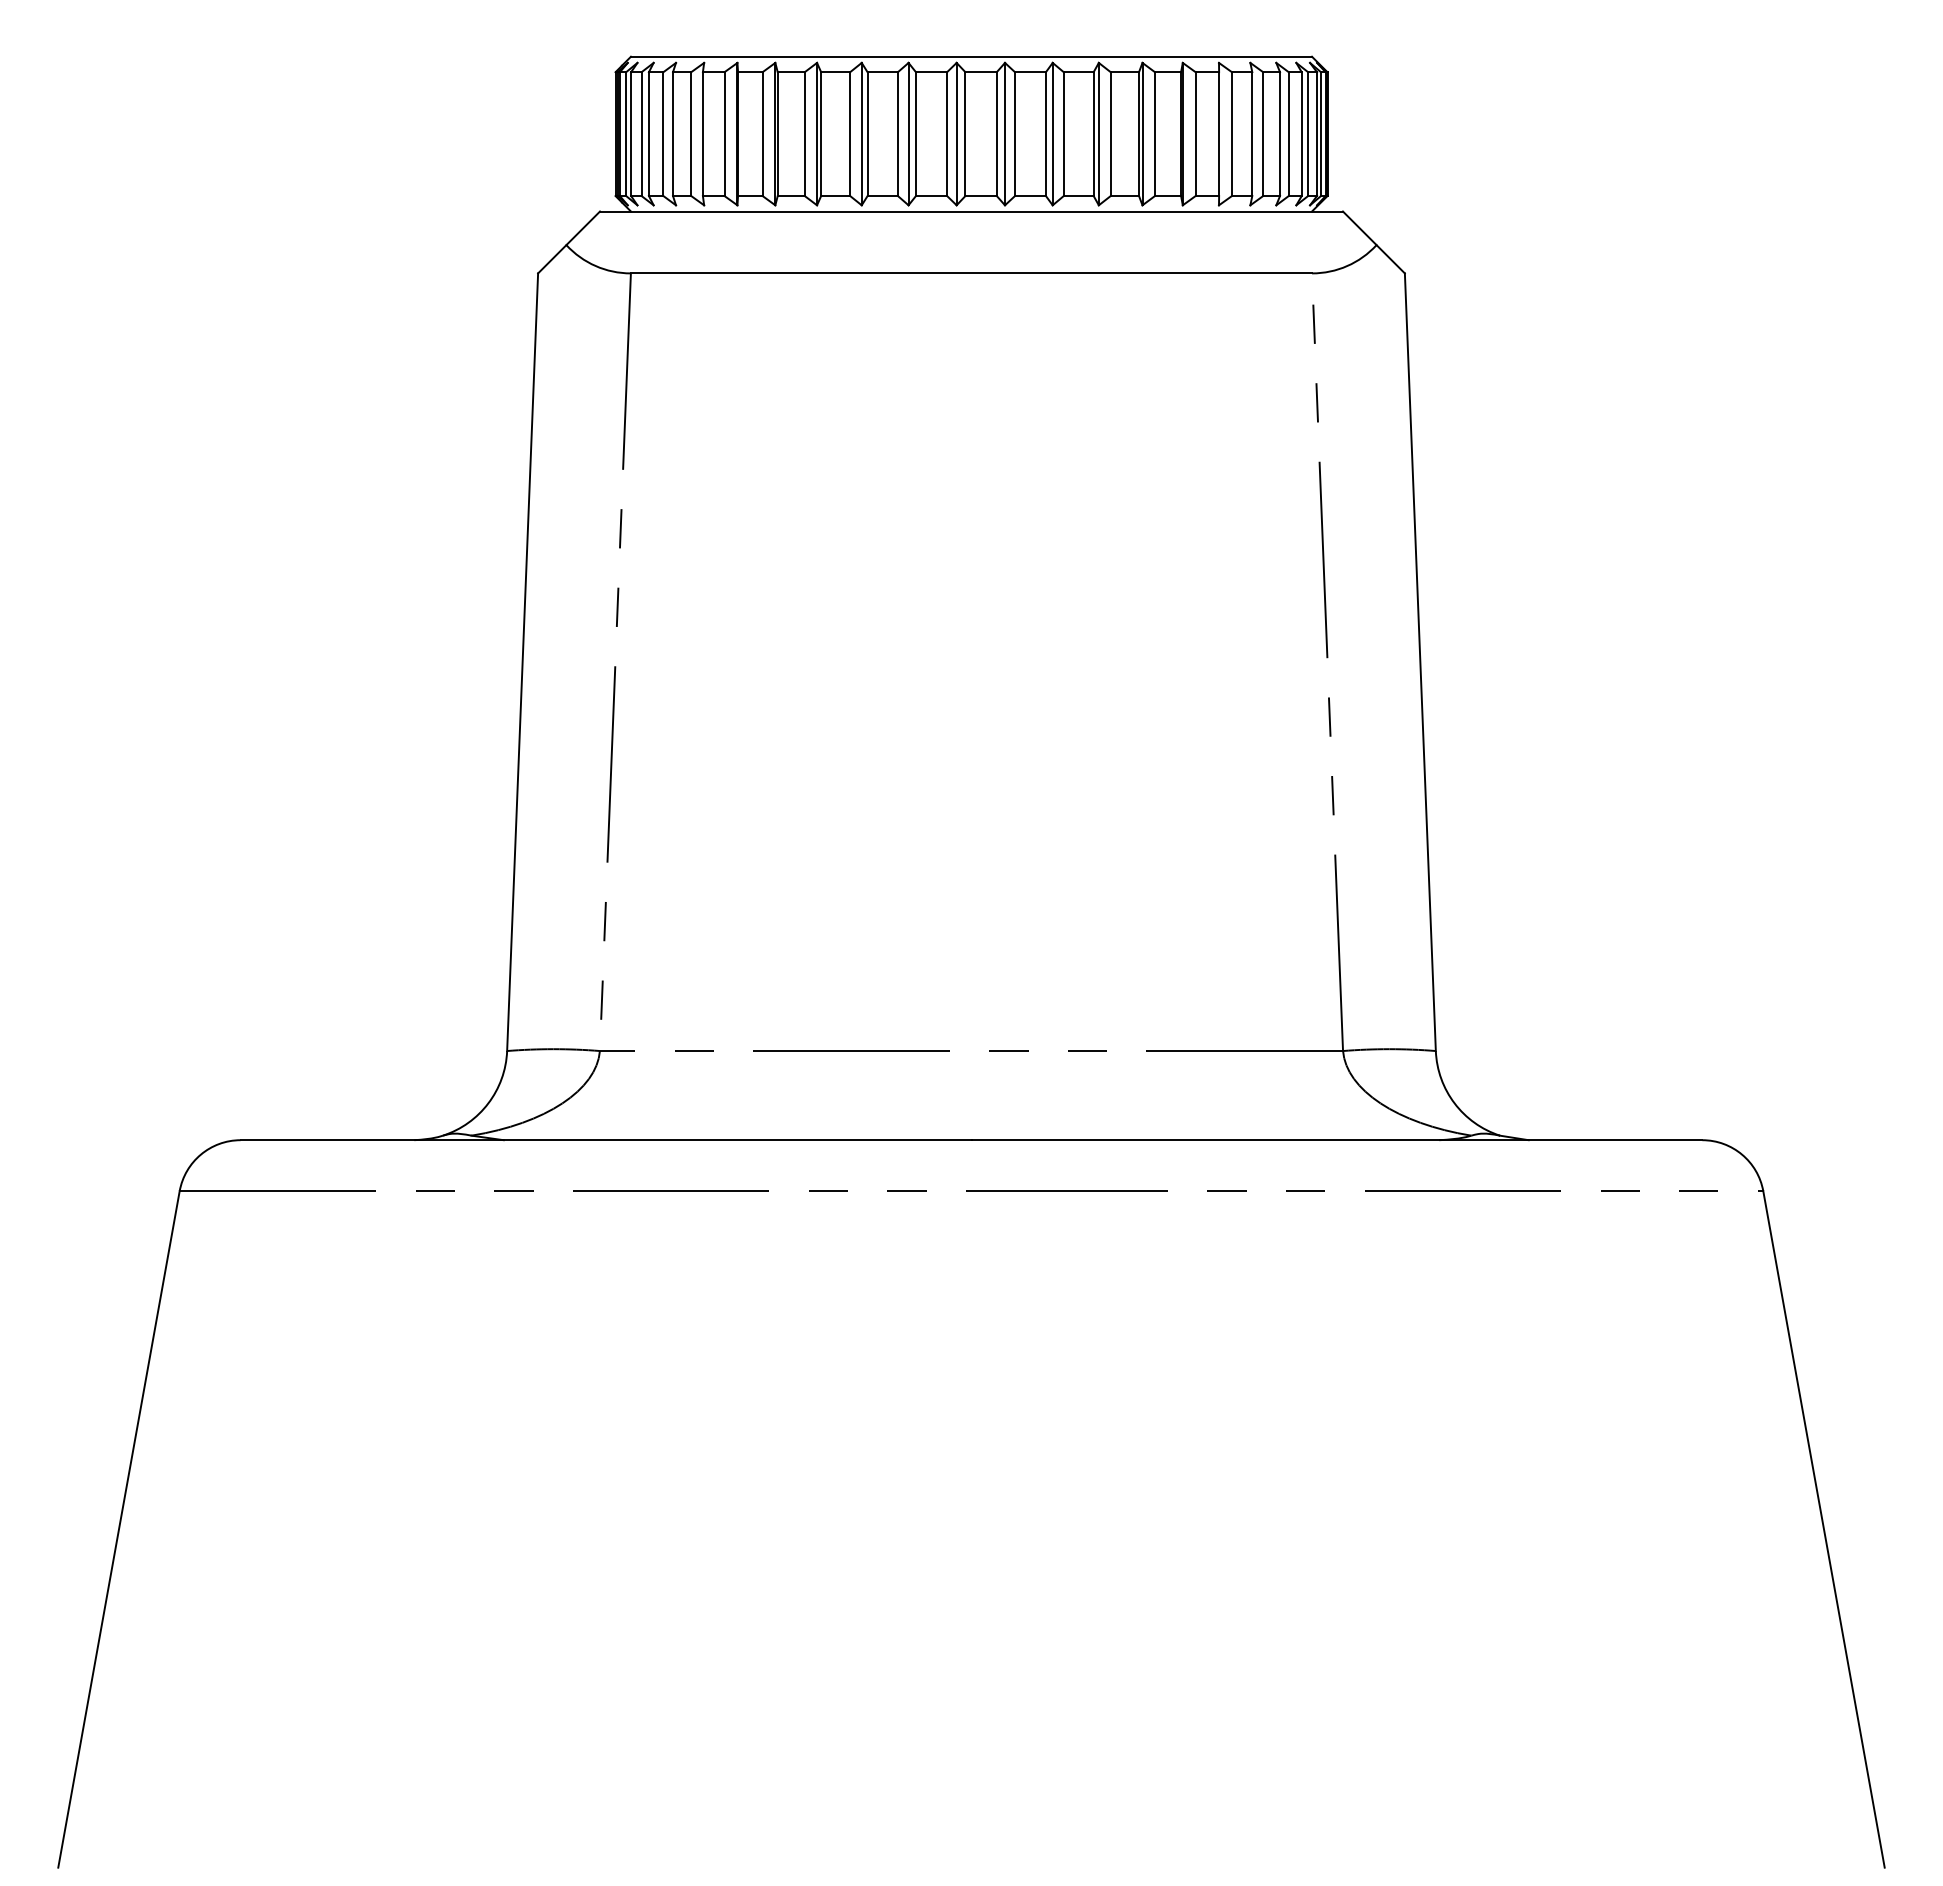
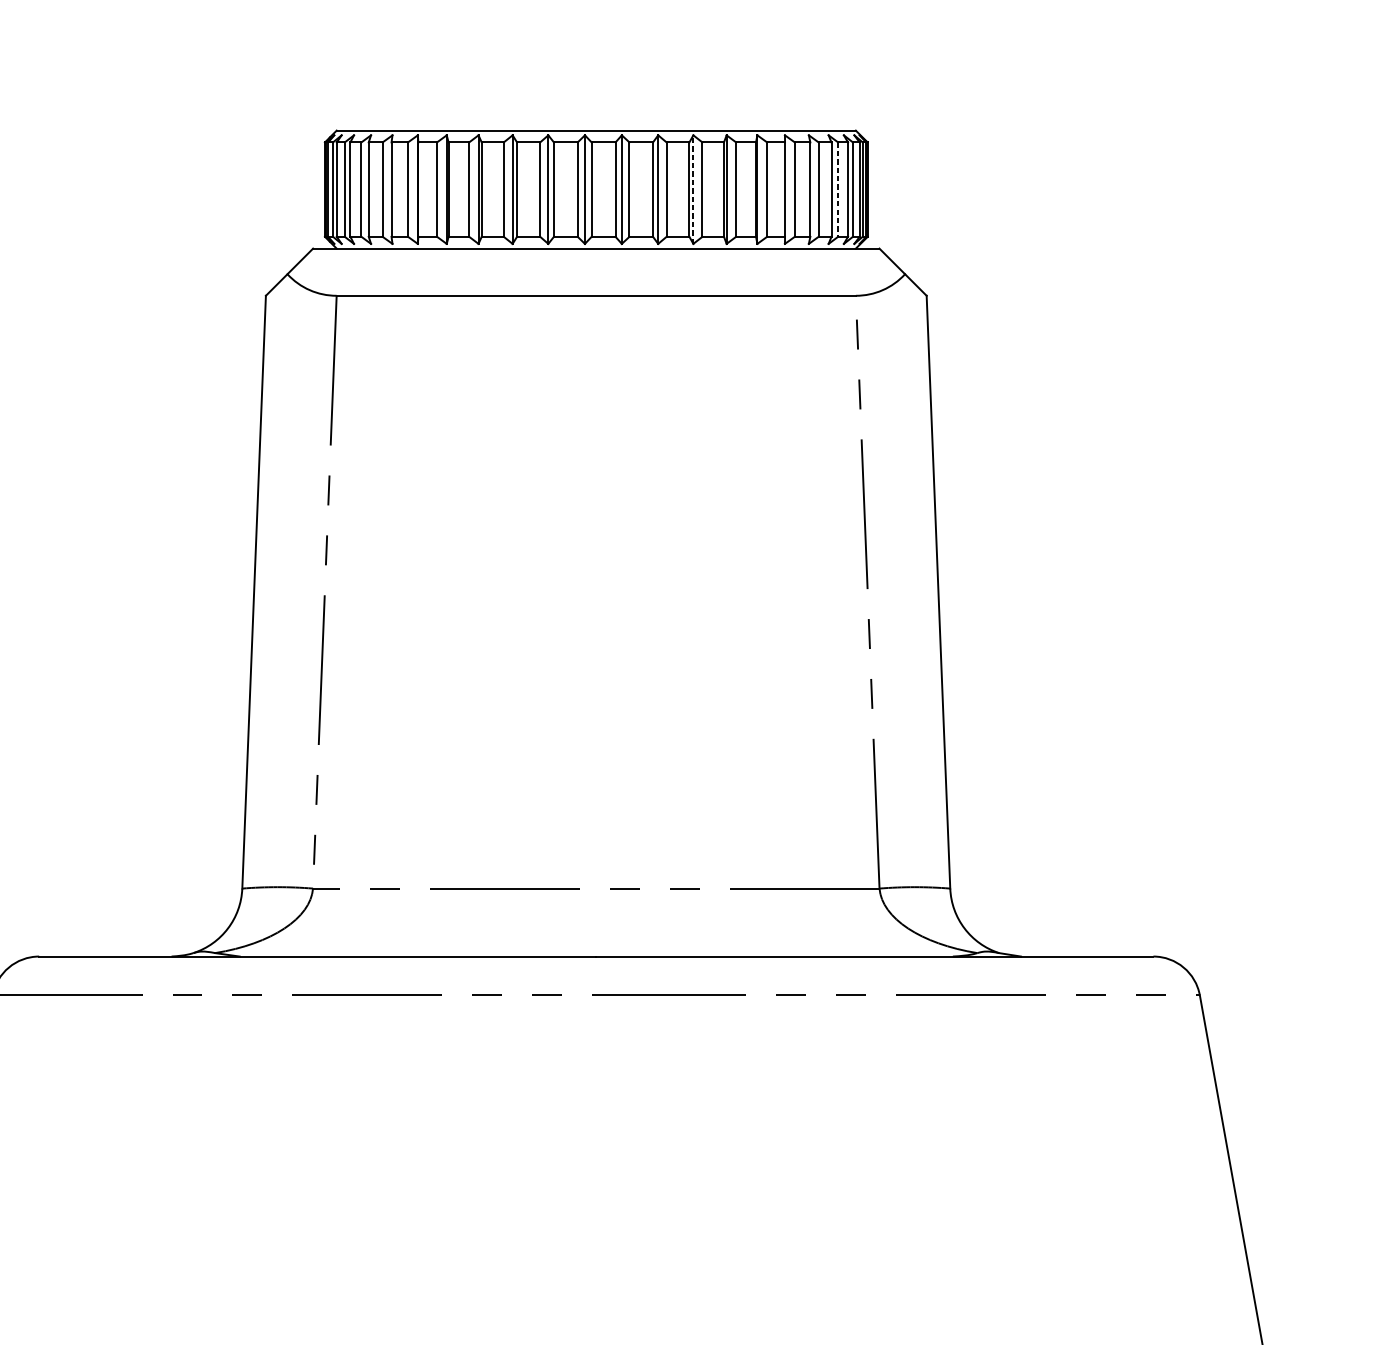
line: (1098, 133) -> (693, 189), solid -> dashed
line: (1288, 134) -> (837, 189), solid -> dashed

